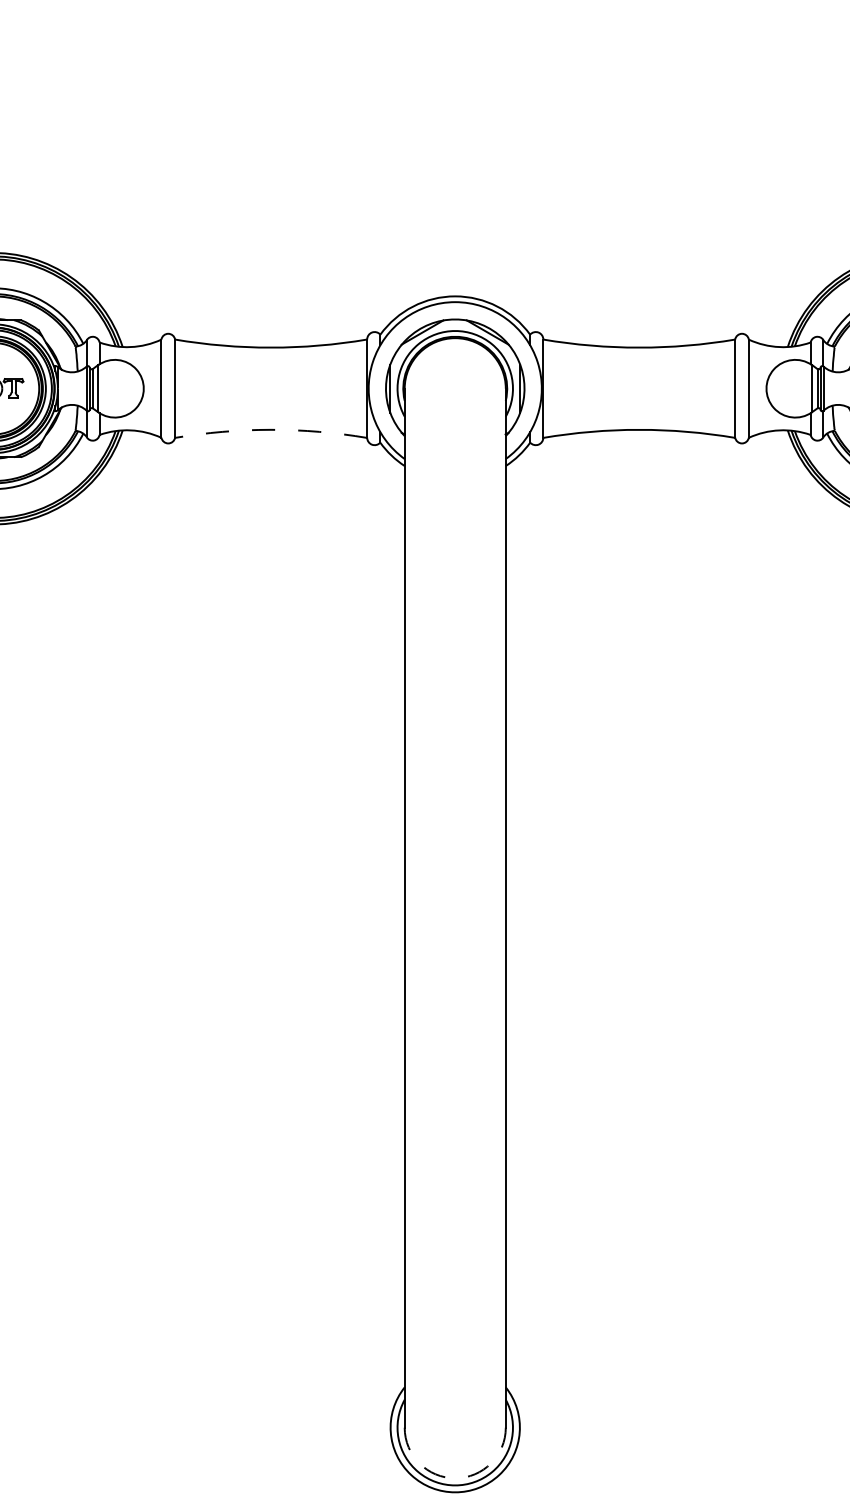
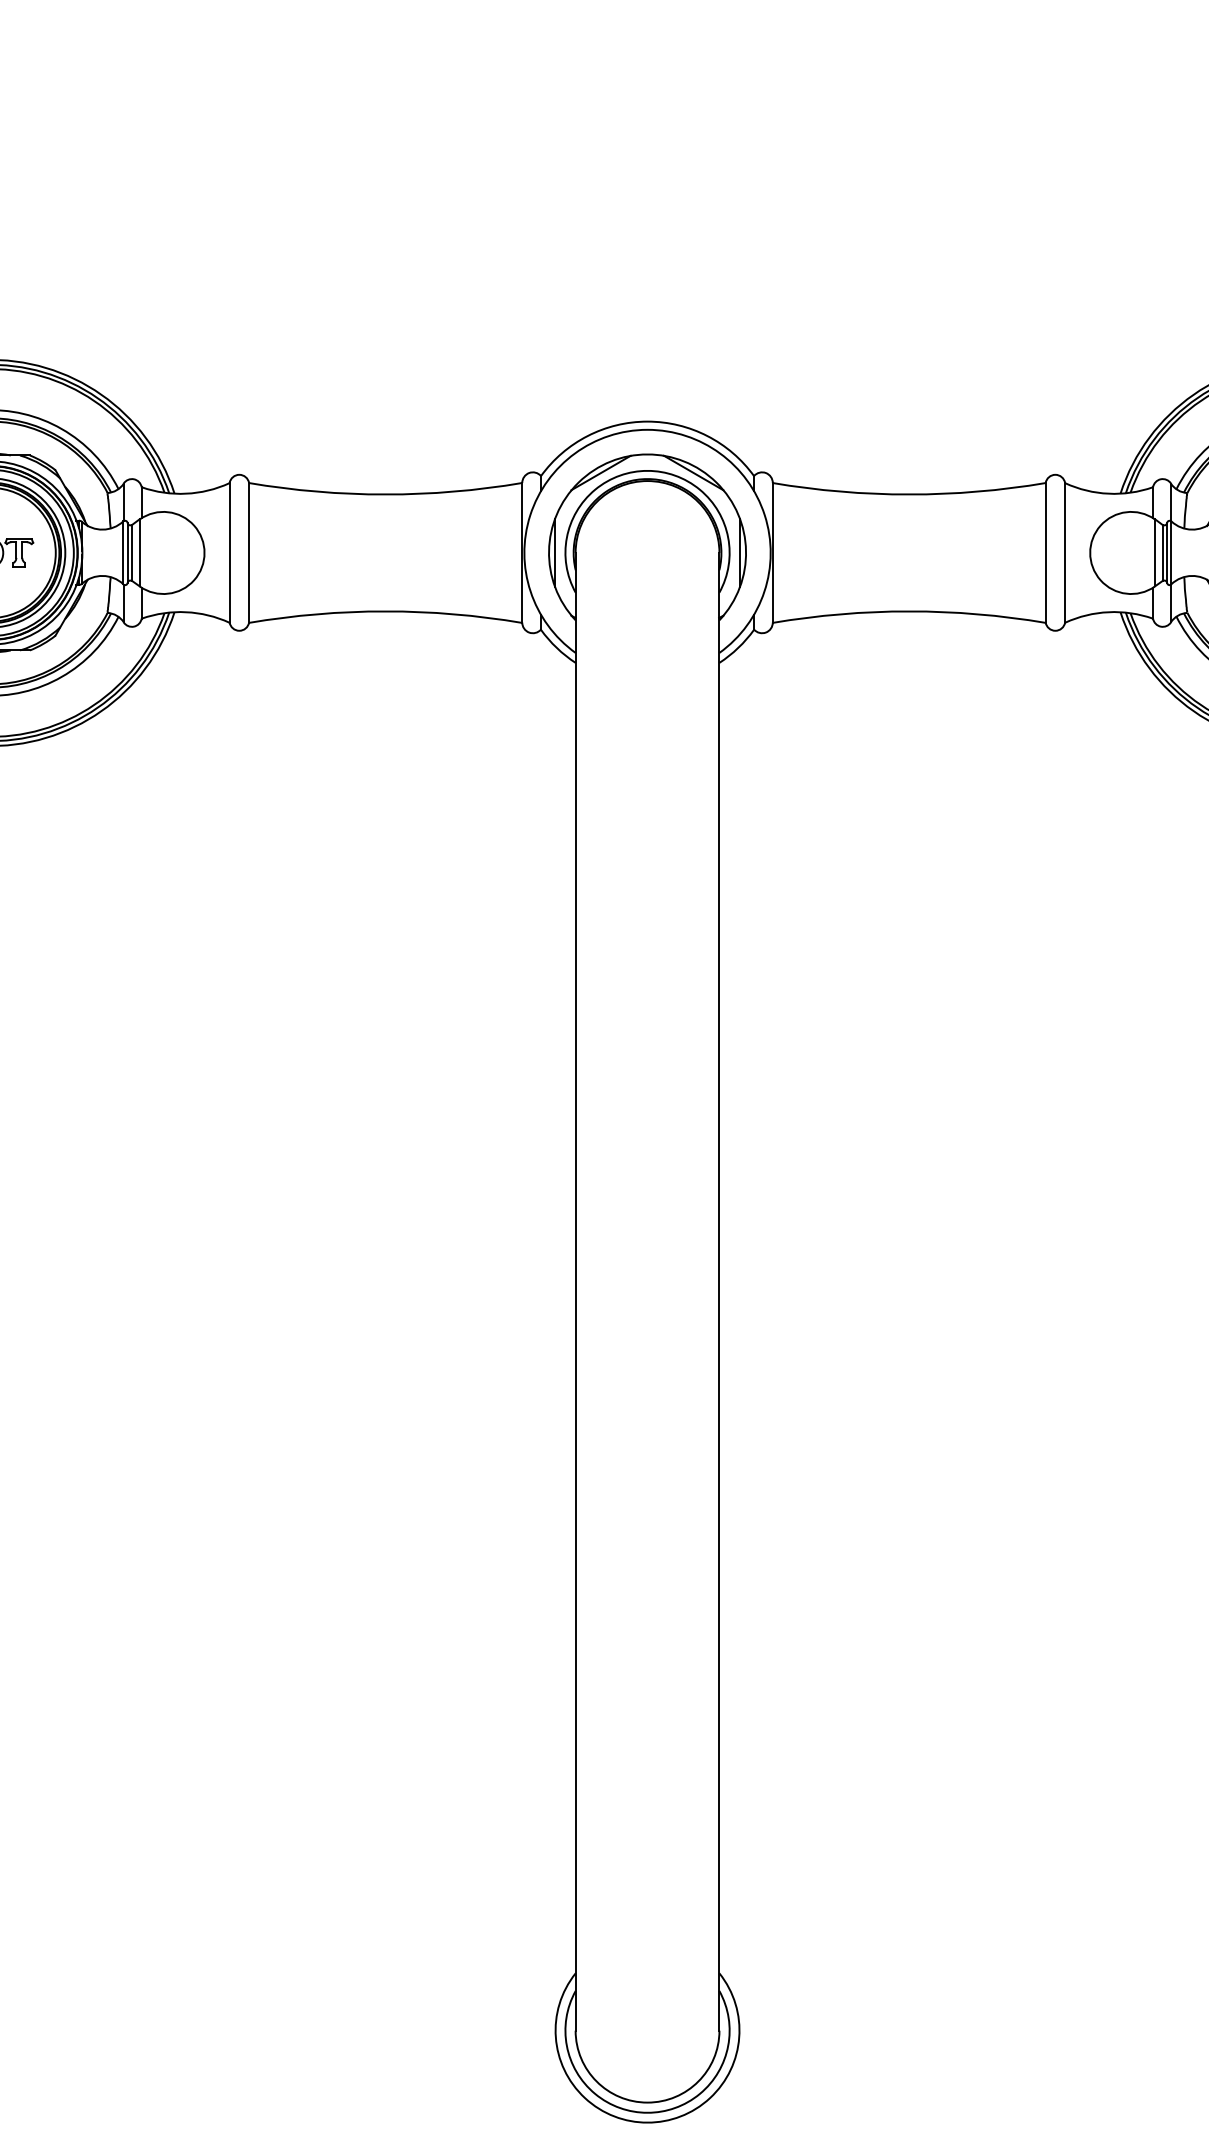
arc: (271, 429) -> (386, 610), dashed -> solid
arc: (455, 1478) -> (647, 2102), dashed -> solid

